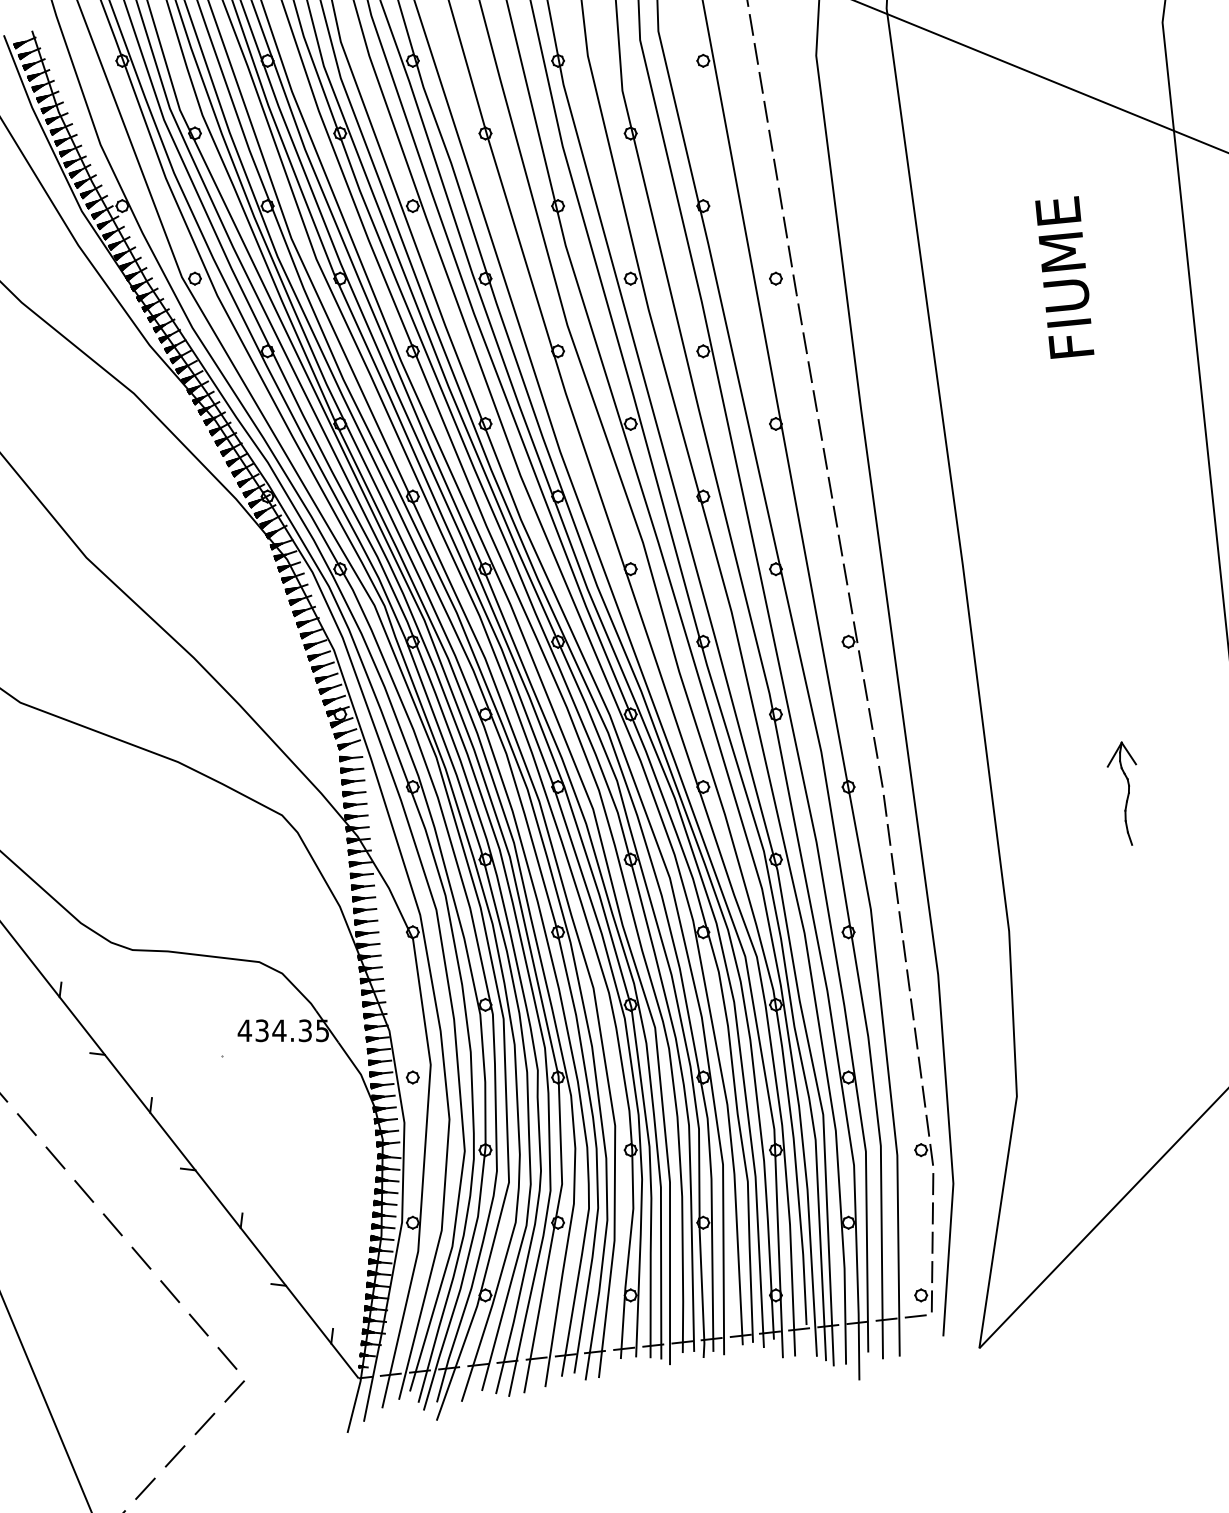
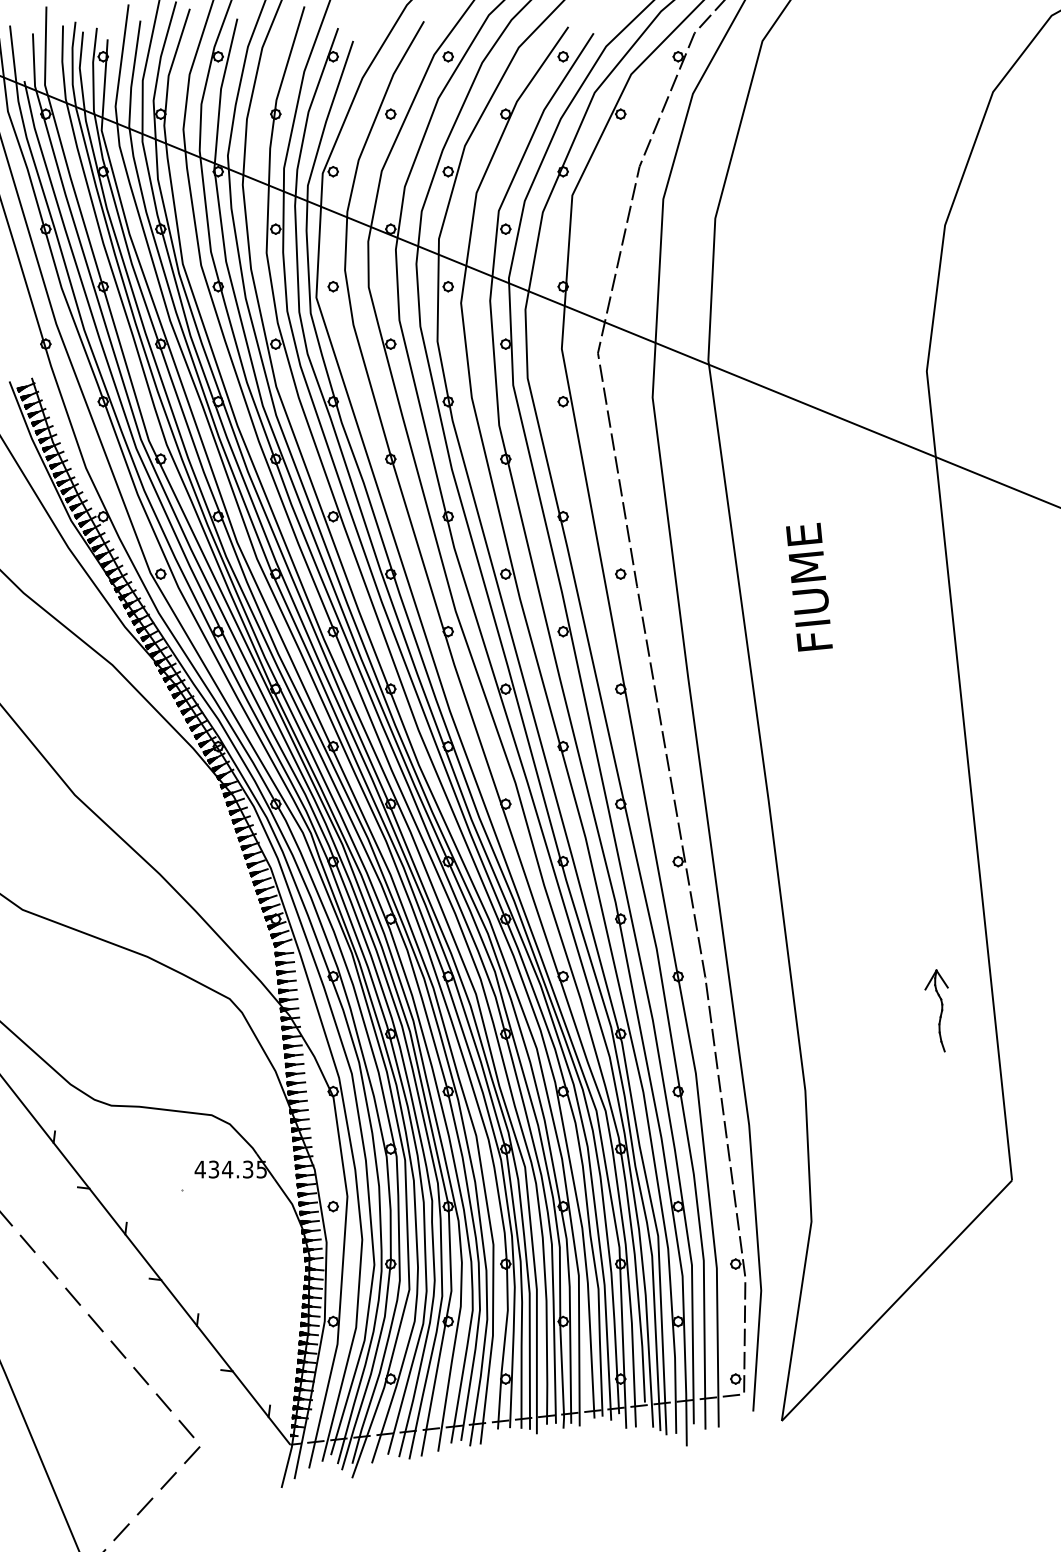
text: (1064, 276) -> (809, 586), moved
part: (1121, 793) -> (936, 1010), moved

